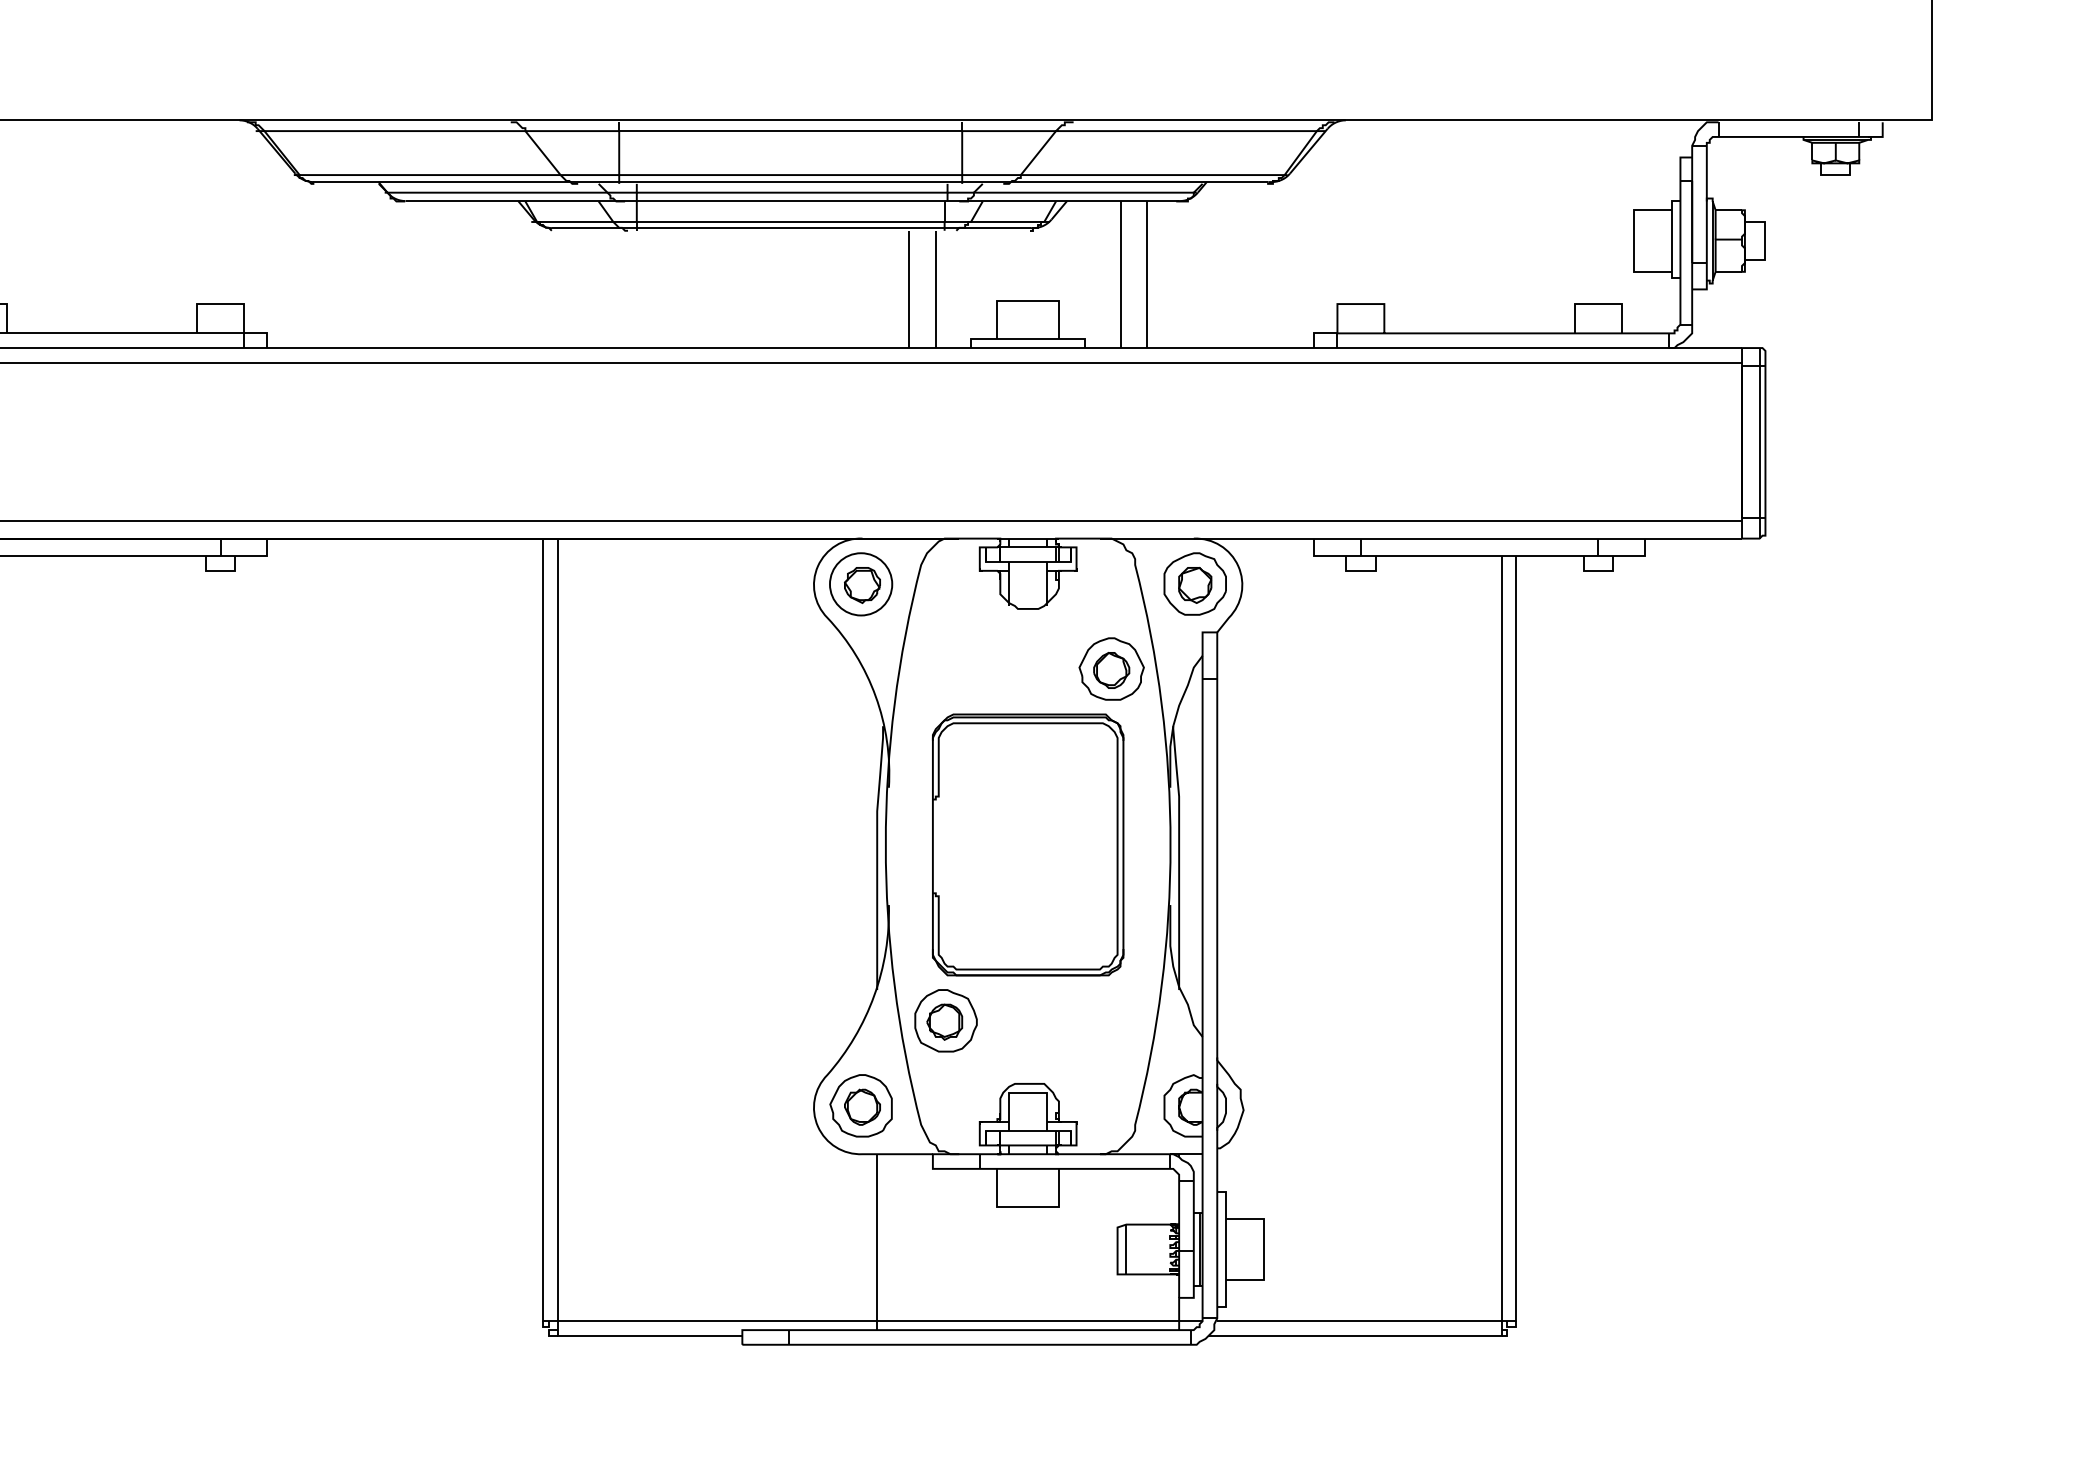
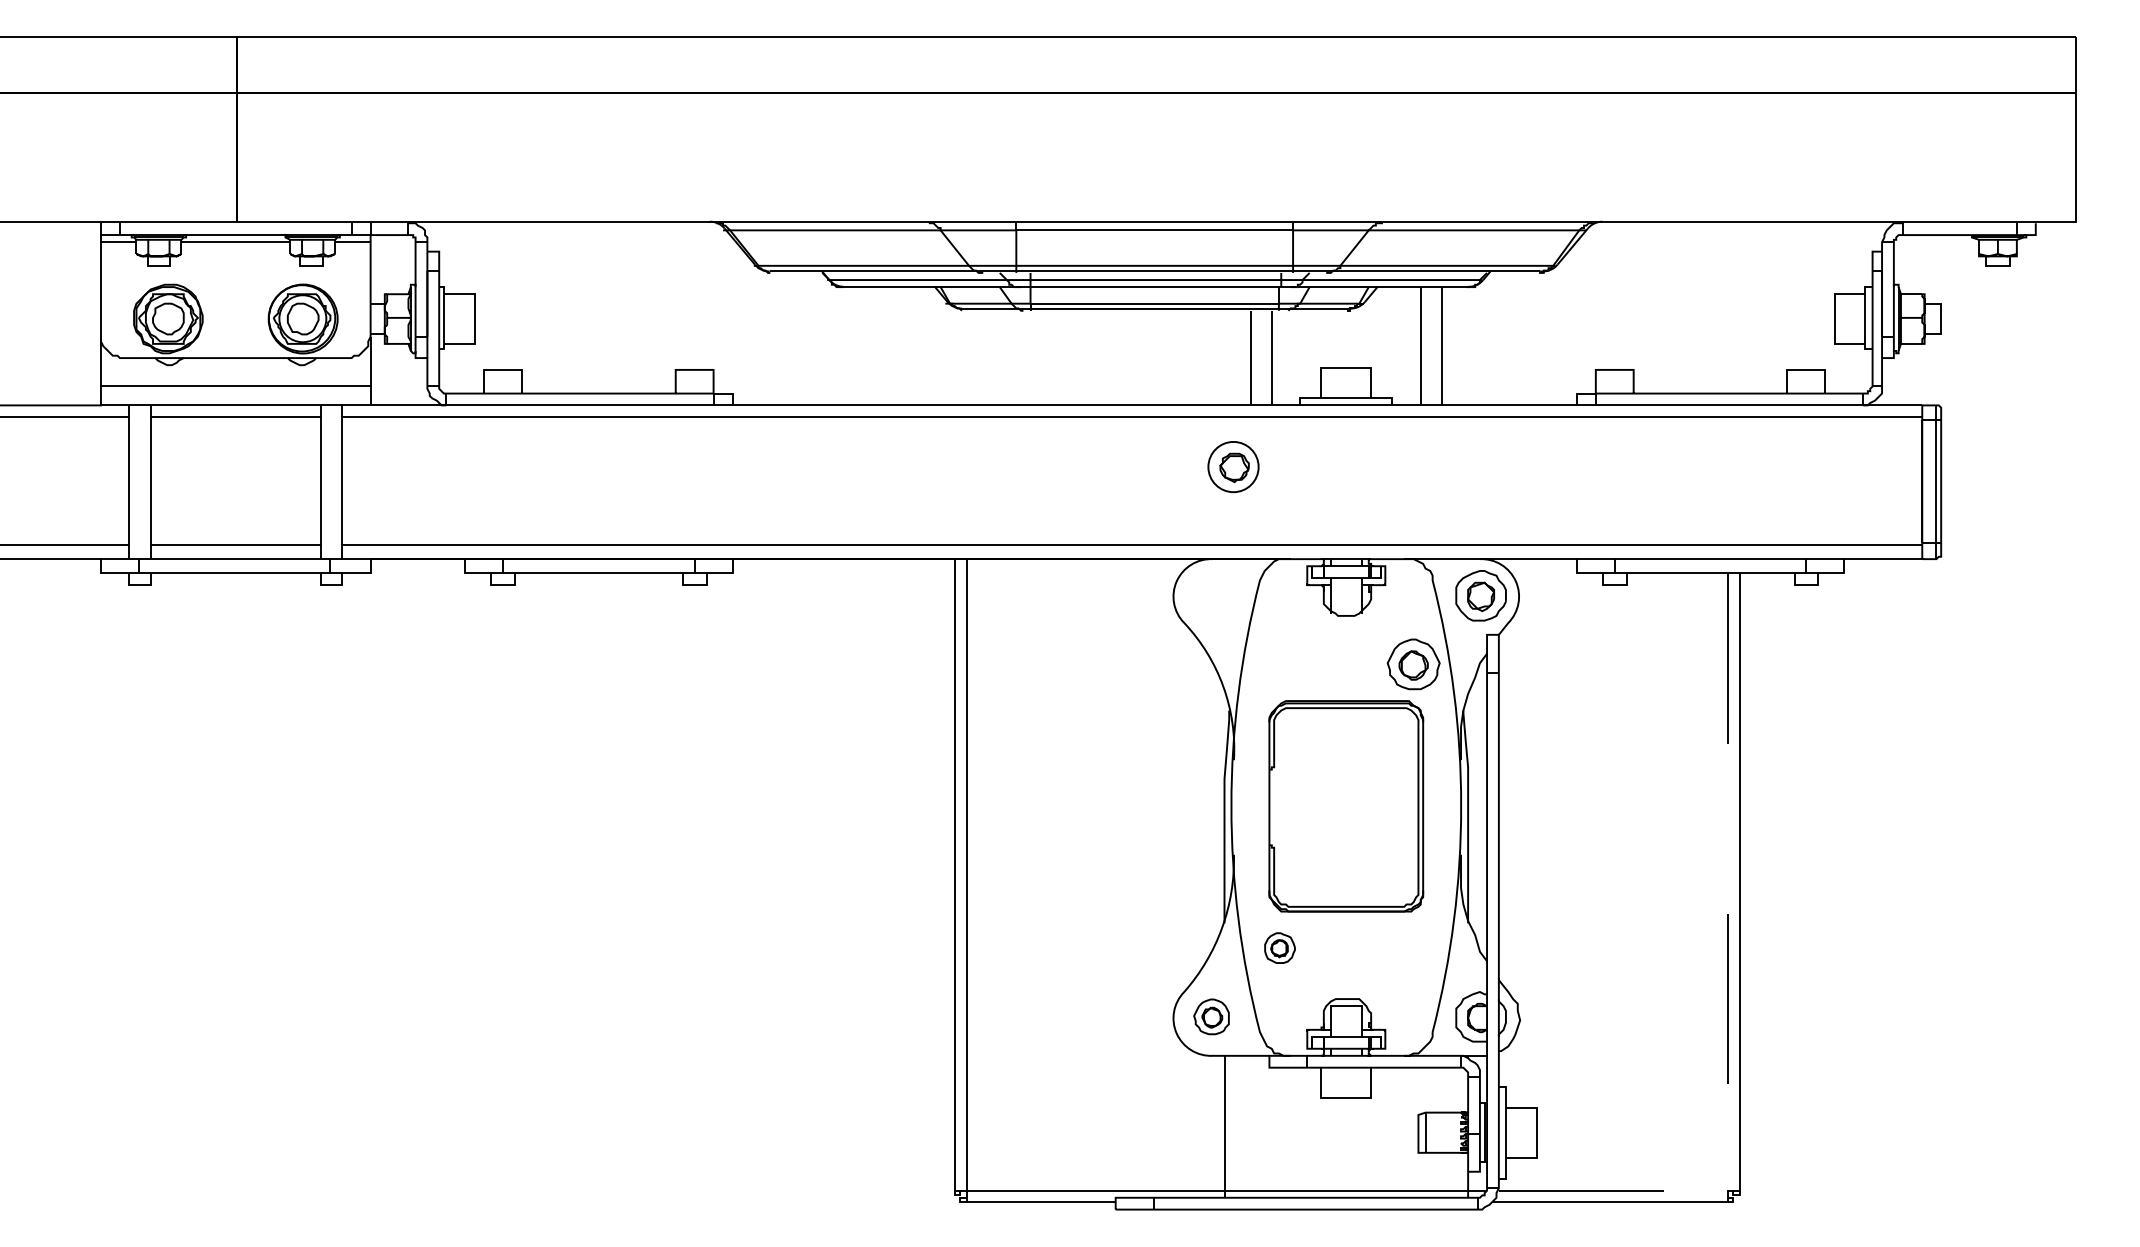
part: (861, 584) -> (1233, 467), moved
part: (945, 1019) -> (1279, 947), size x0.6
line: (1501, 1081) -> (1728, 997), solid -> dashed
part: (861, 1105) -> (1211, 1016), size x0.7

